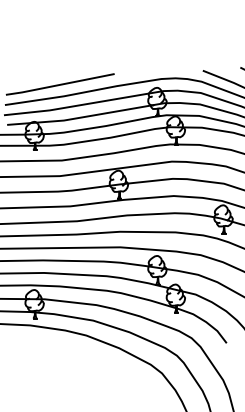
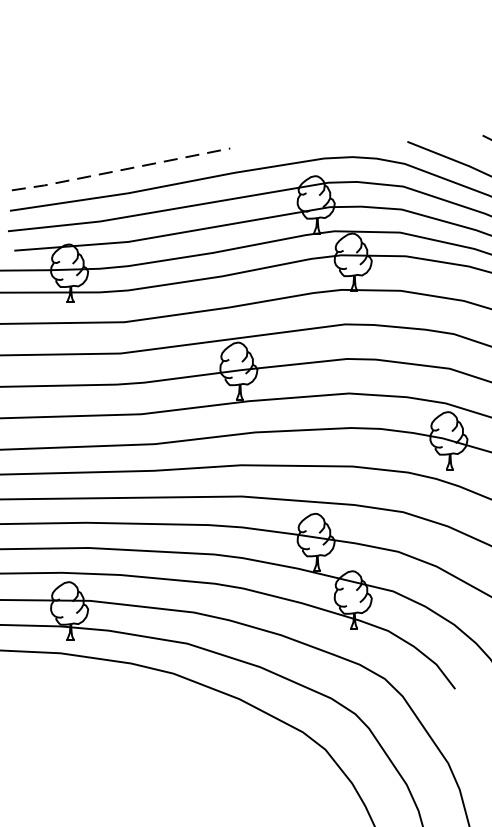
line: (60, 84) -> (121, 169), solid -> dashed

